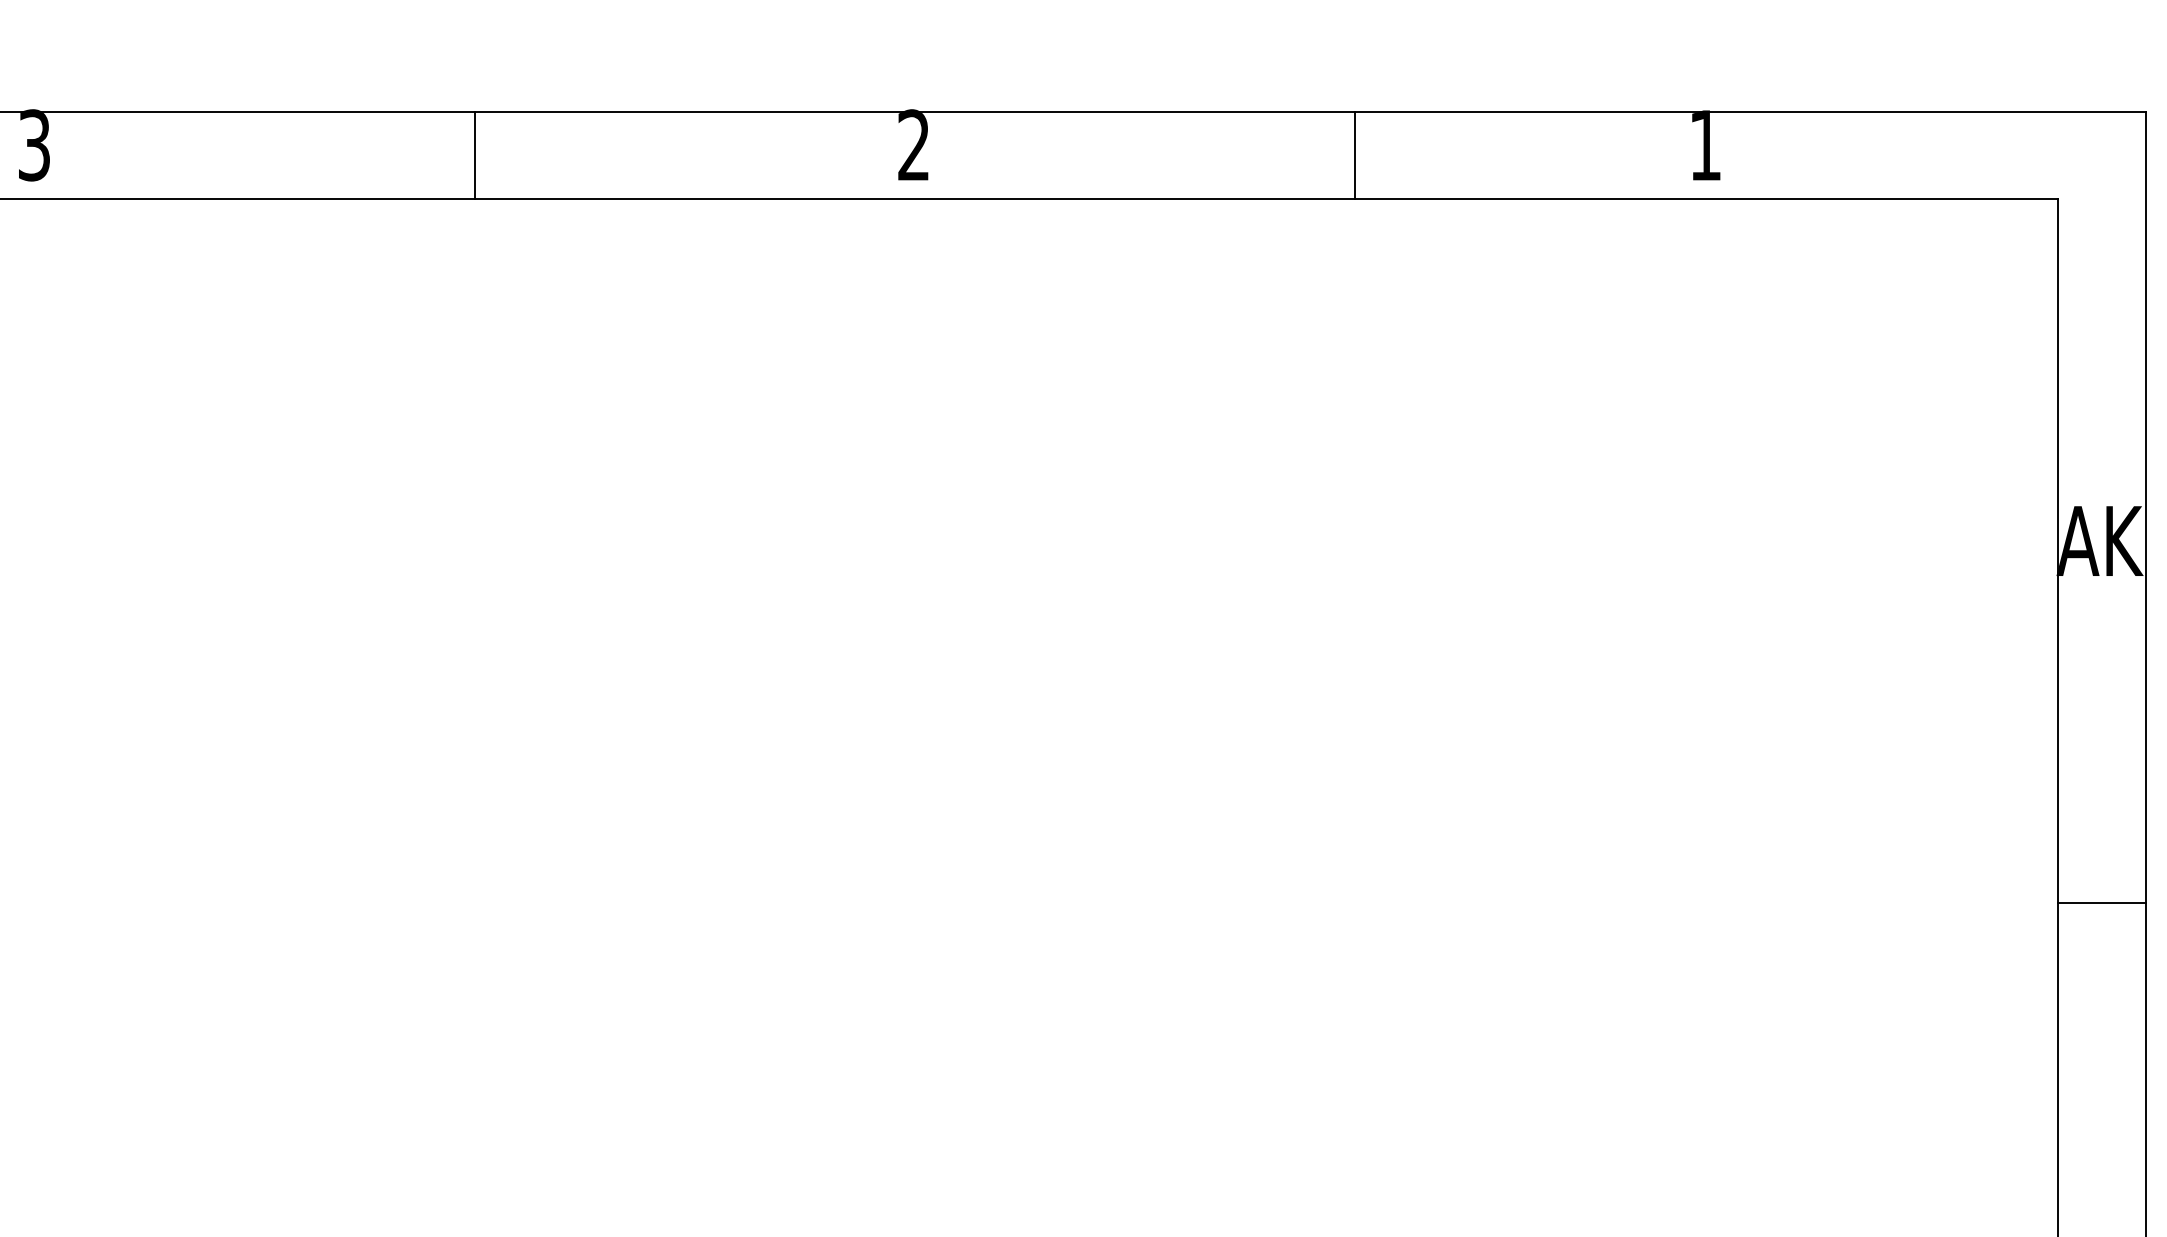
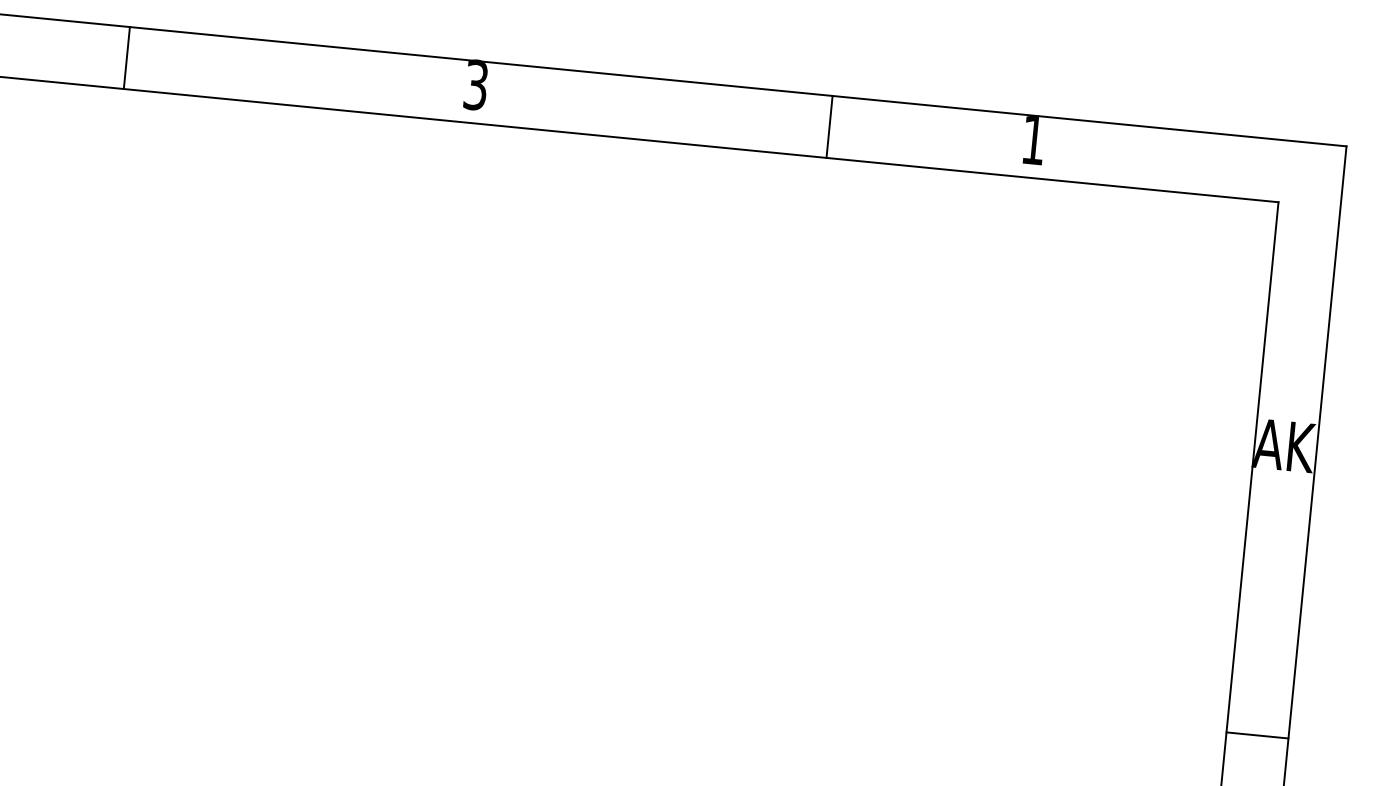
text: (913, 145) -> (475, 85), 2 -> 3
line: (475, 155) -> (127, 58), moved
line: (1354, 155) -> (829, 126), moved
line: (2102, 903) -> (1257, 735), moved

